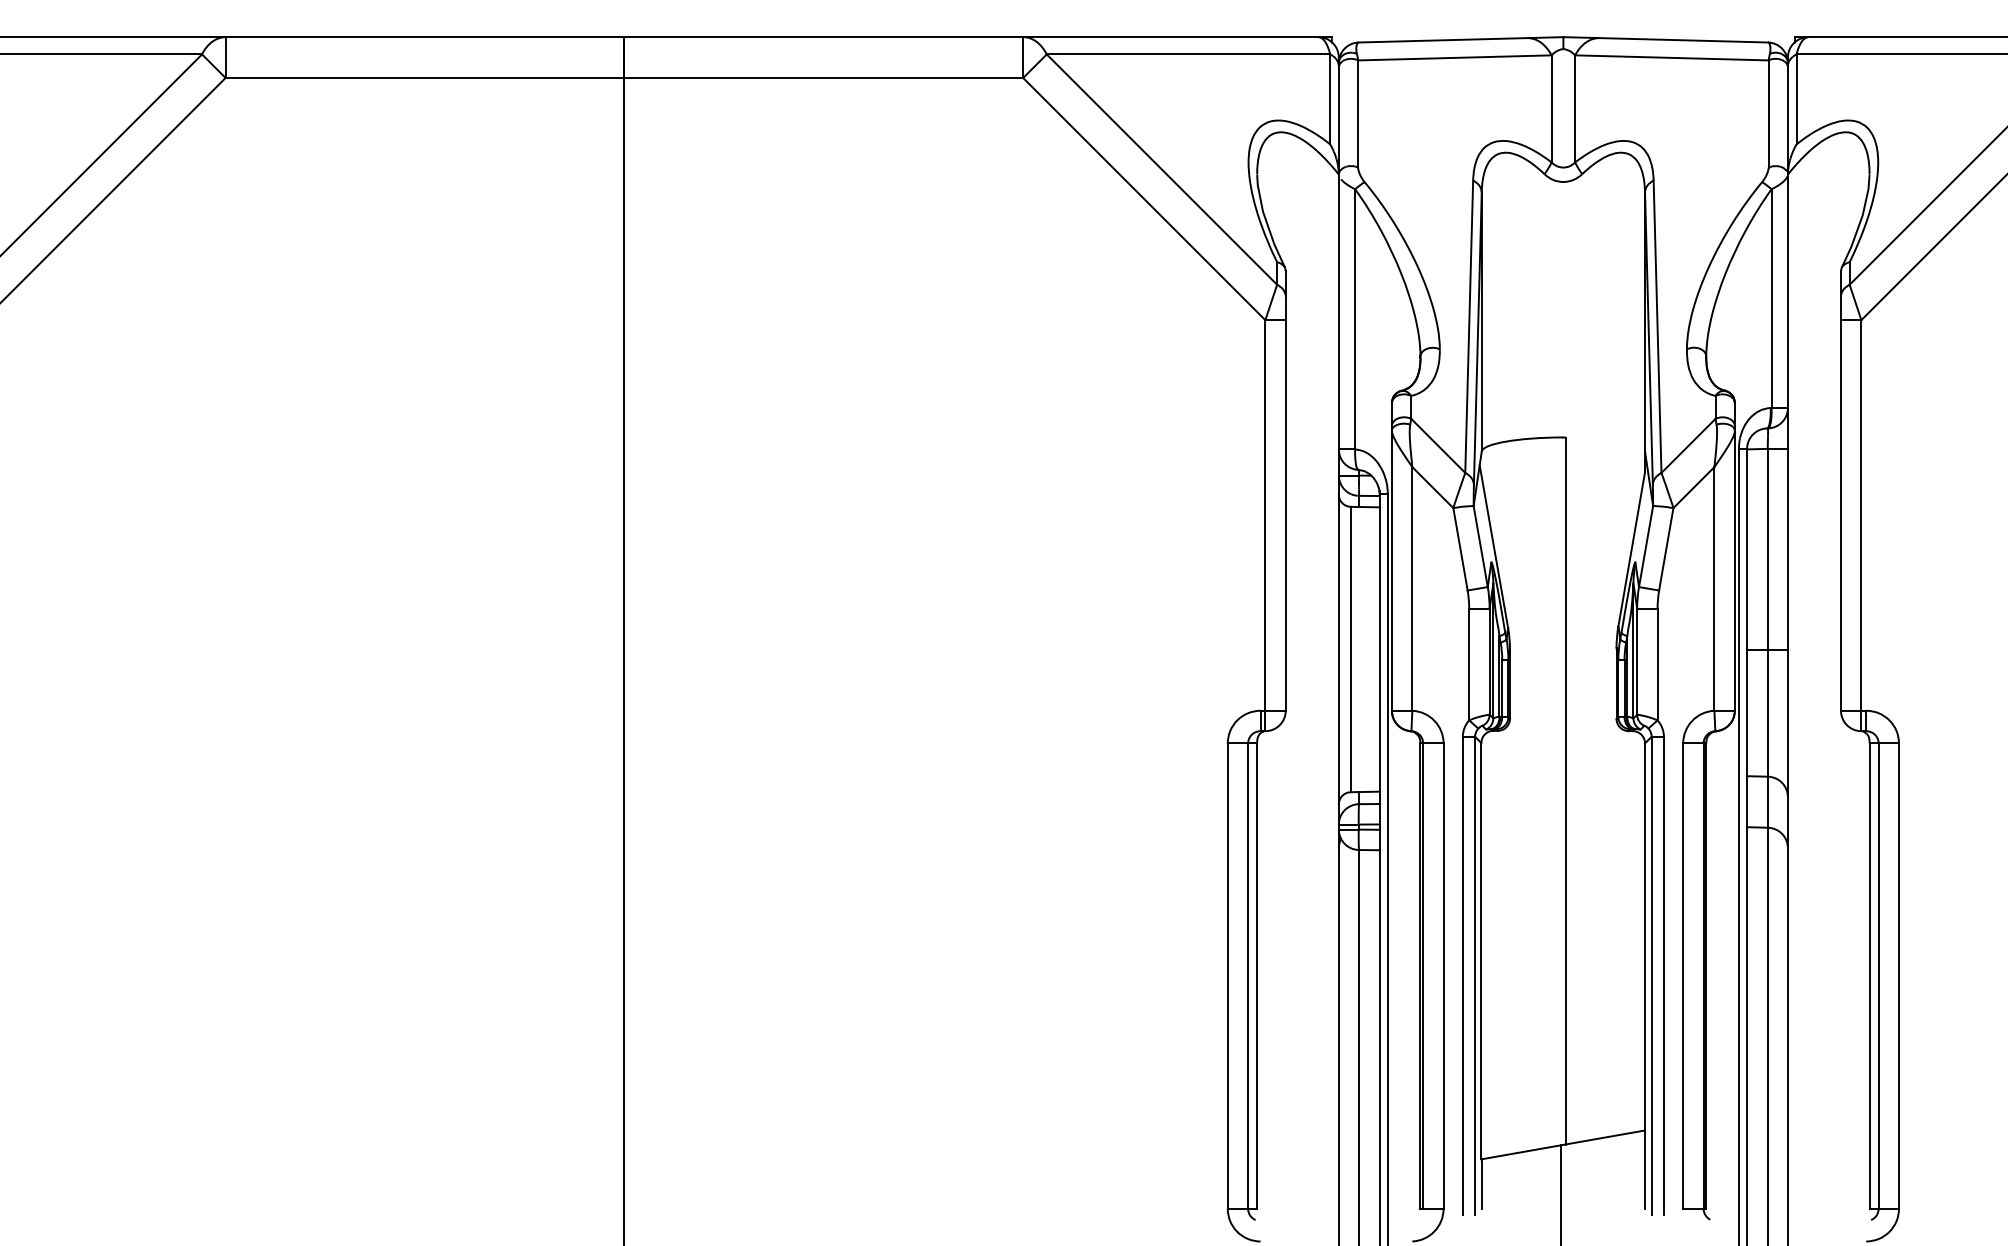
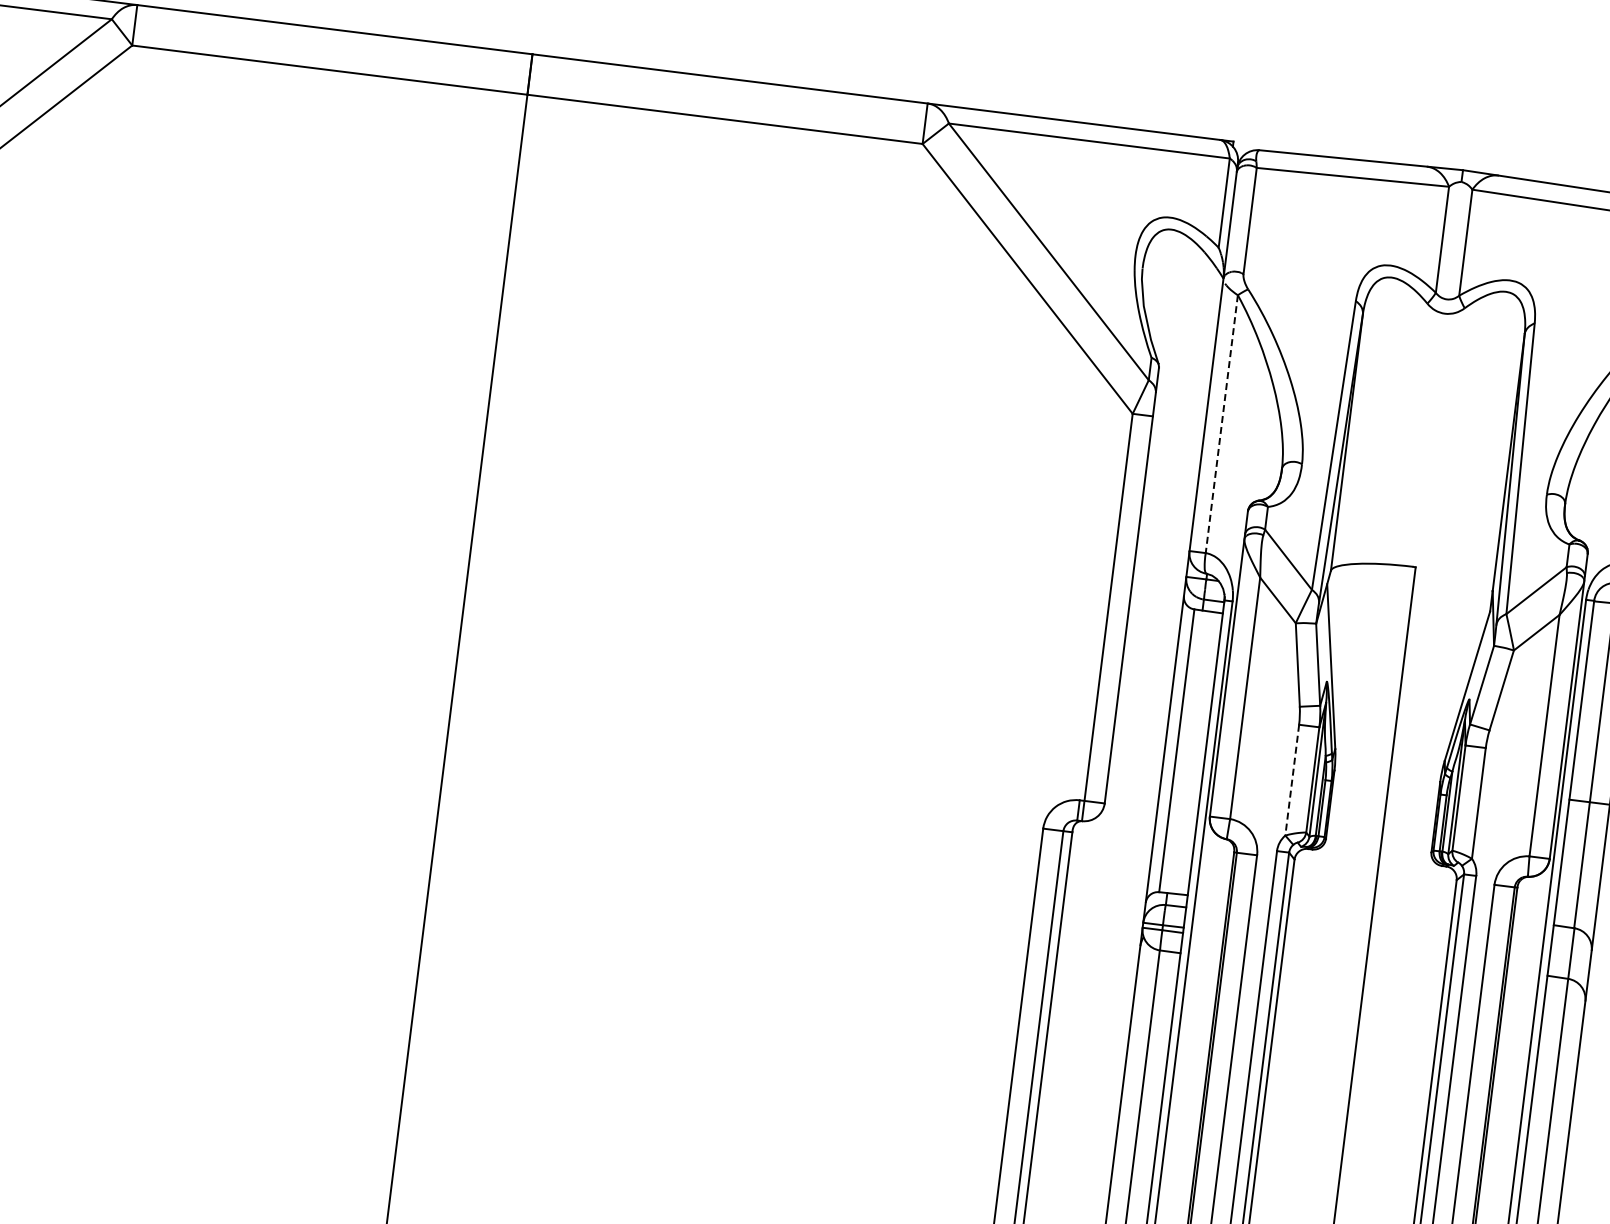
line: (1355, 319) -> (1222, 424), solid -> dashed
line: (1469, 664) -> (1292, 780), solid -> dashed

